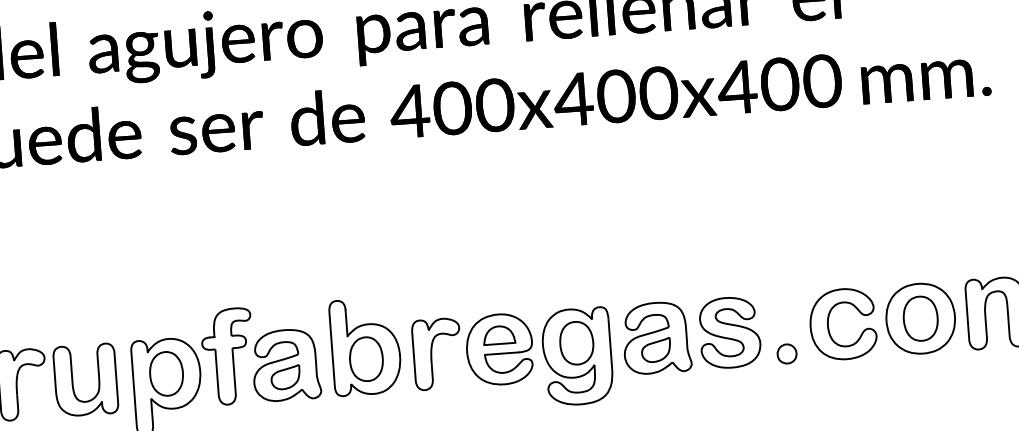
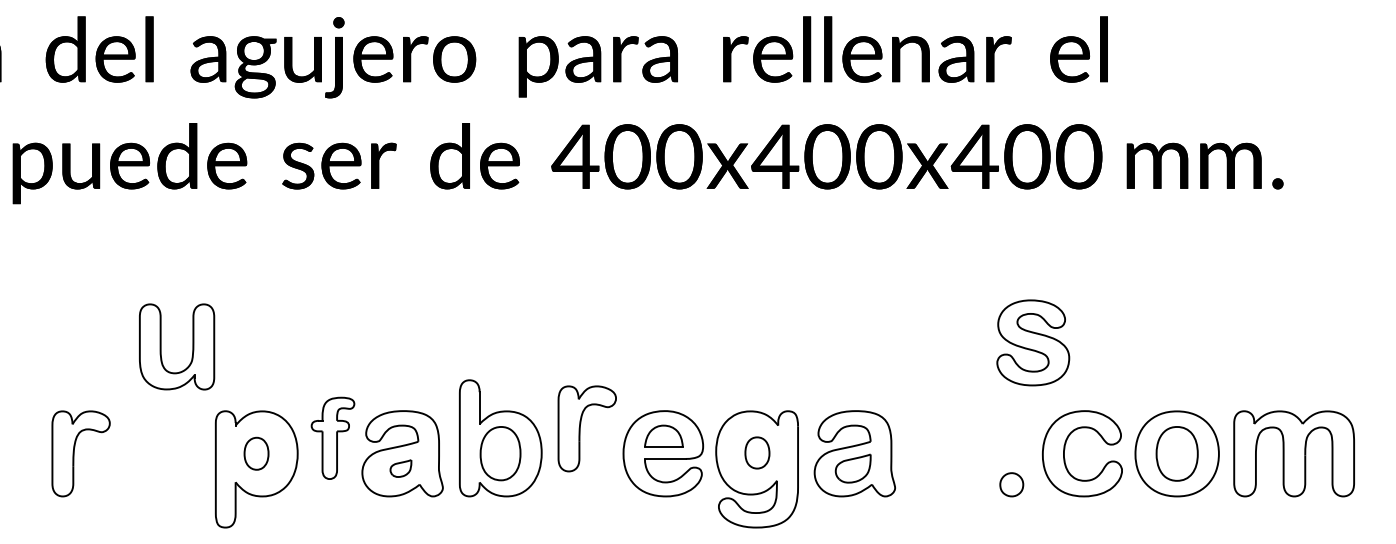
part: (730, 332) -> (1033, 342), moved
part: (576, 342) -> (757, 452), size x0.6
part: (436, 353) -> (586, 428), moved
part: (227, 356) -> (332, 438), size x0.7
part: (166, 373) -> (256, 453), size x0.6
part: (285, 377) -> (400, 468), size x0.6
part: (98, 378) -> (192, 346), moved

